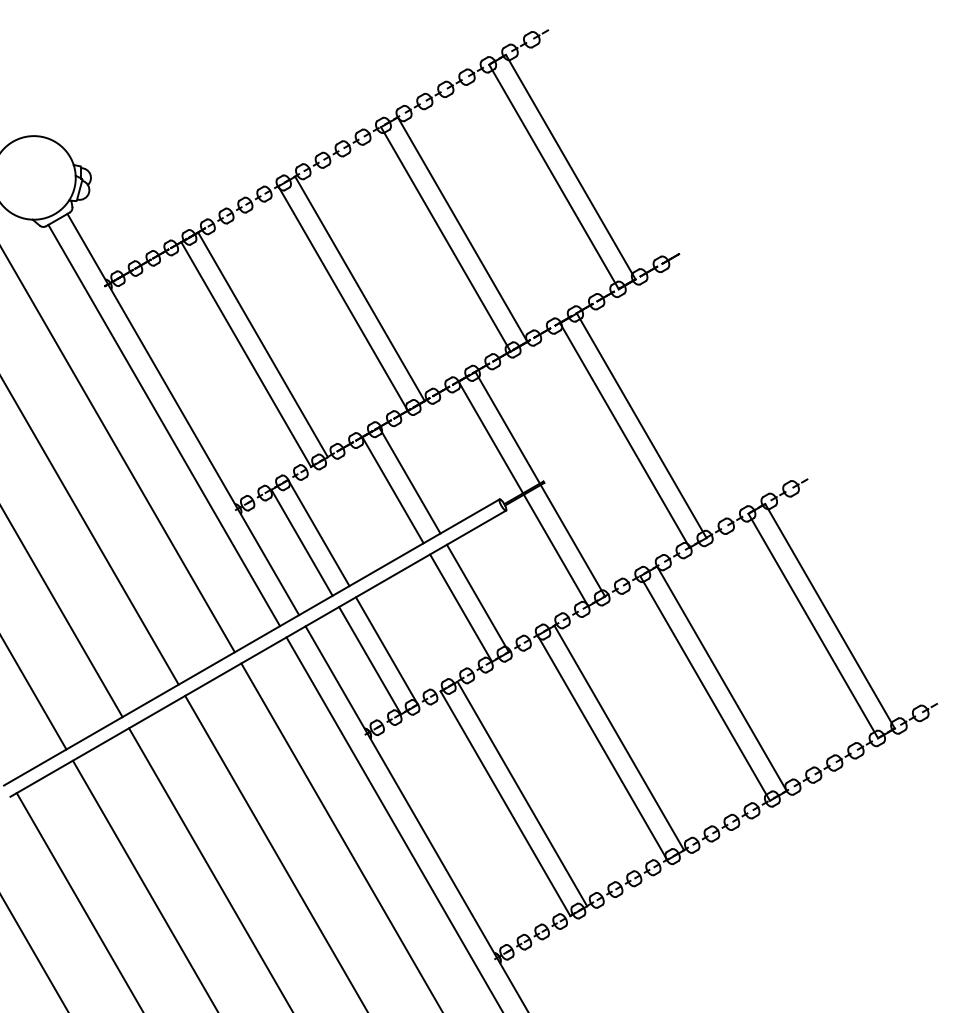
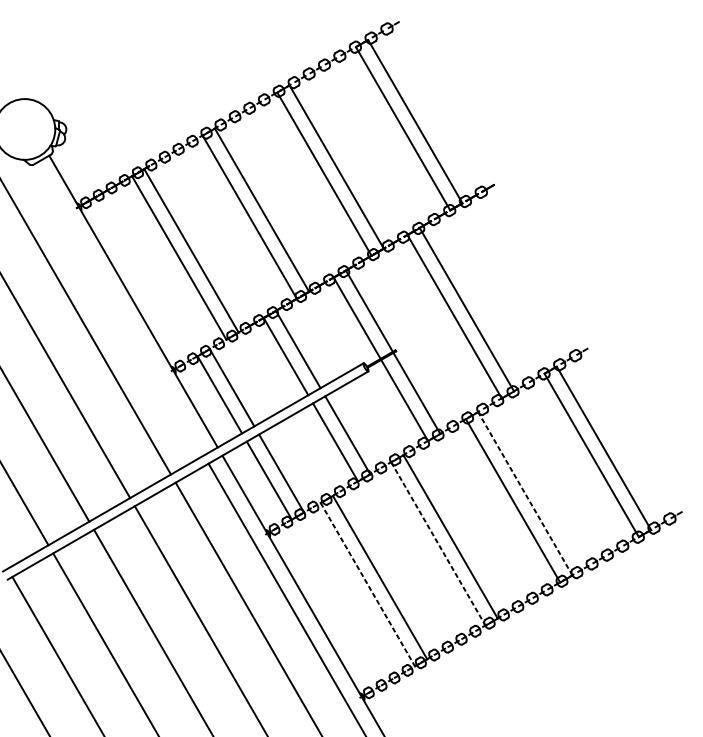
line: (164, 425) -> (119, 309), removed
line: (721, 678) -> (524, 493), solid -> dashed
line: (602, 747) -> (438, 543), solid -> dashed
line: (505, 803) -> (367, 584), solid -> dashed

